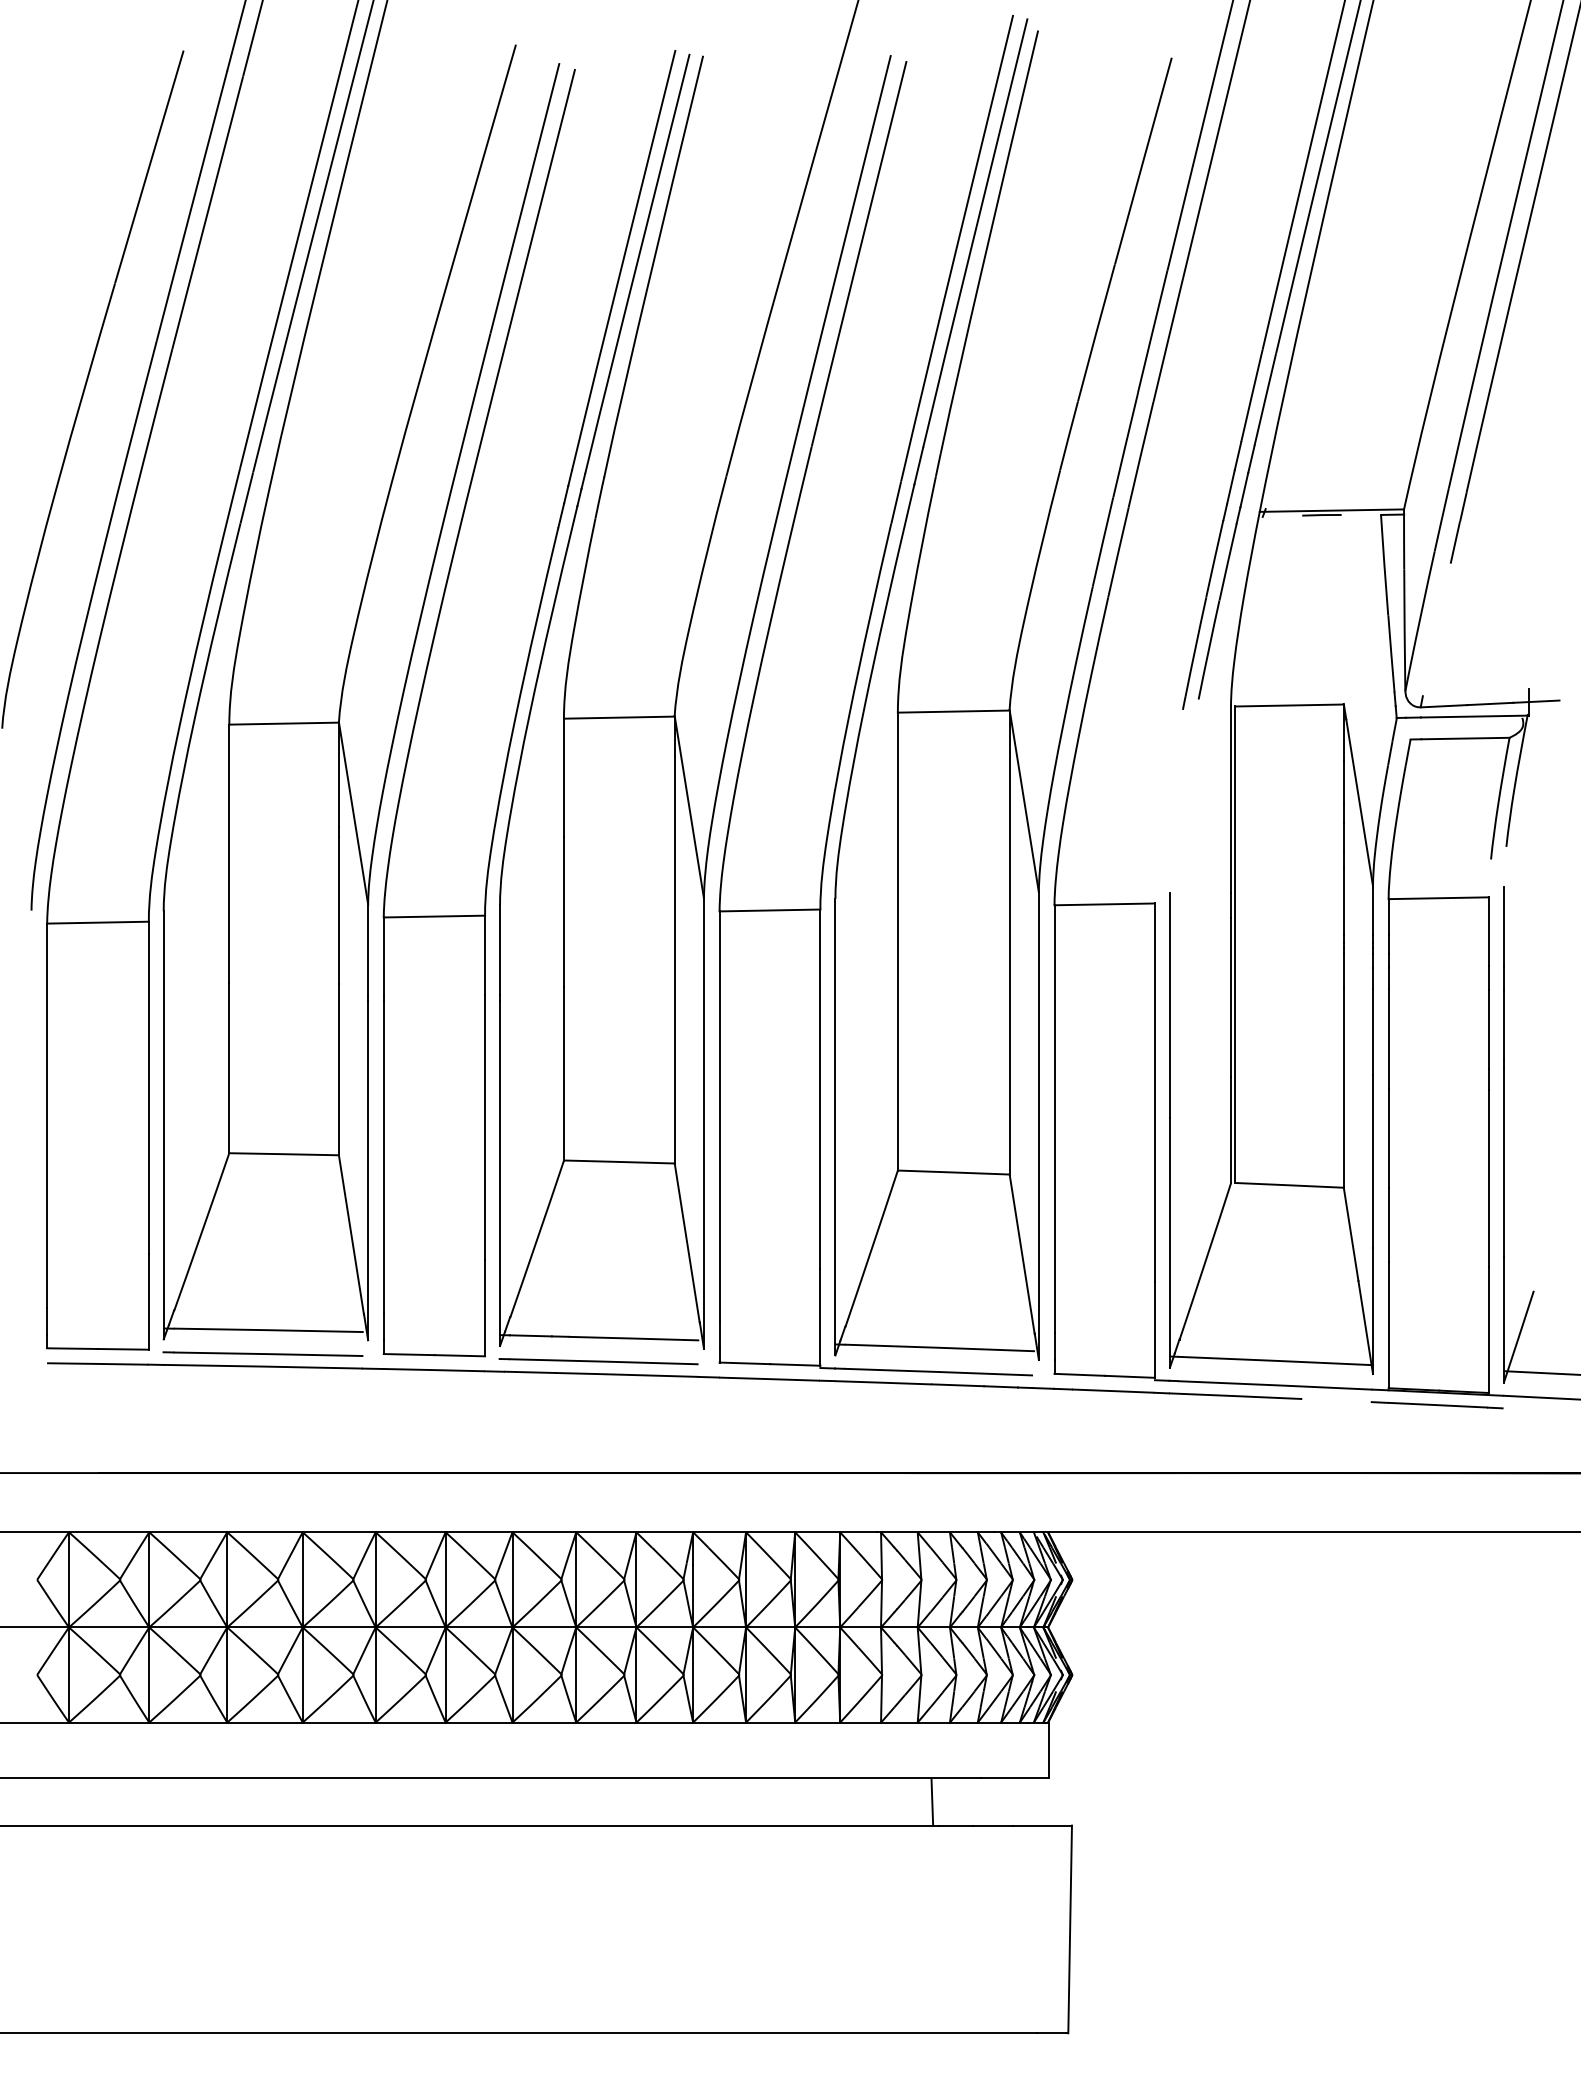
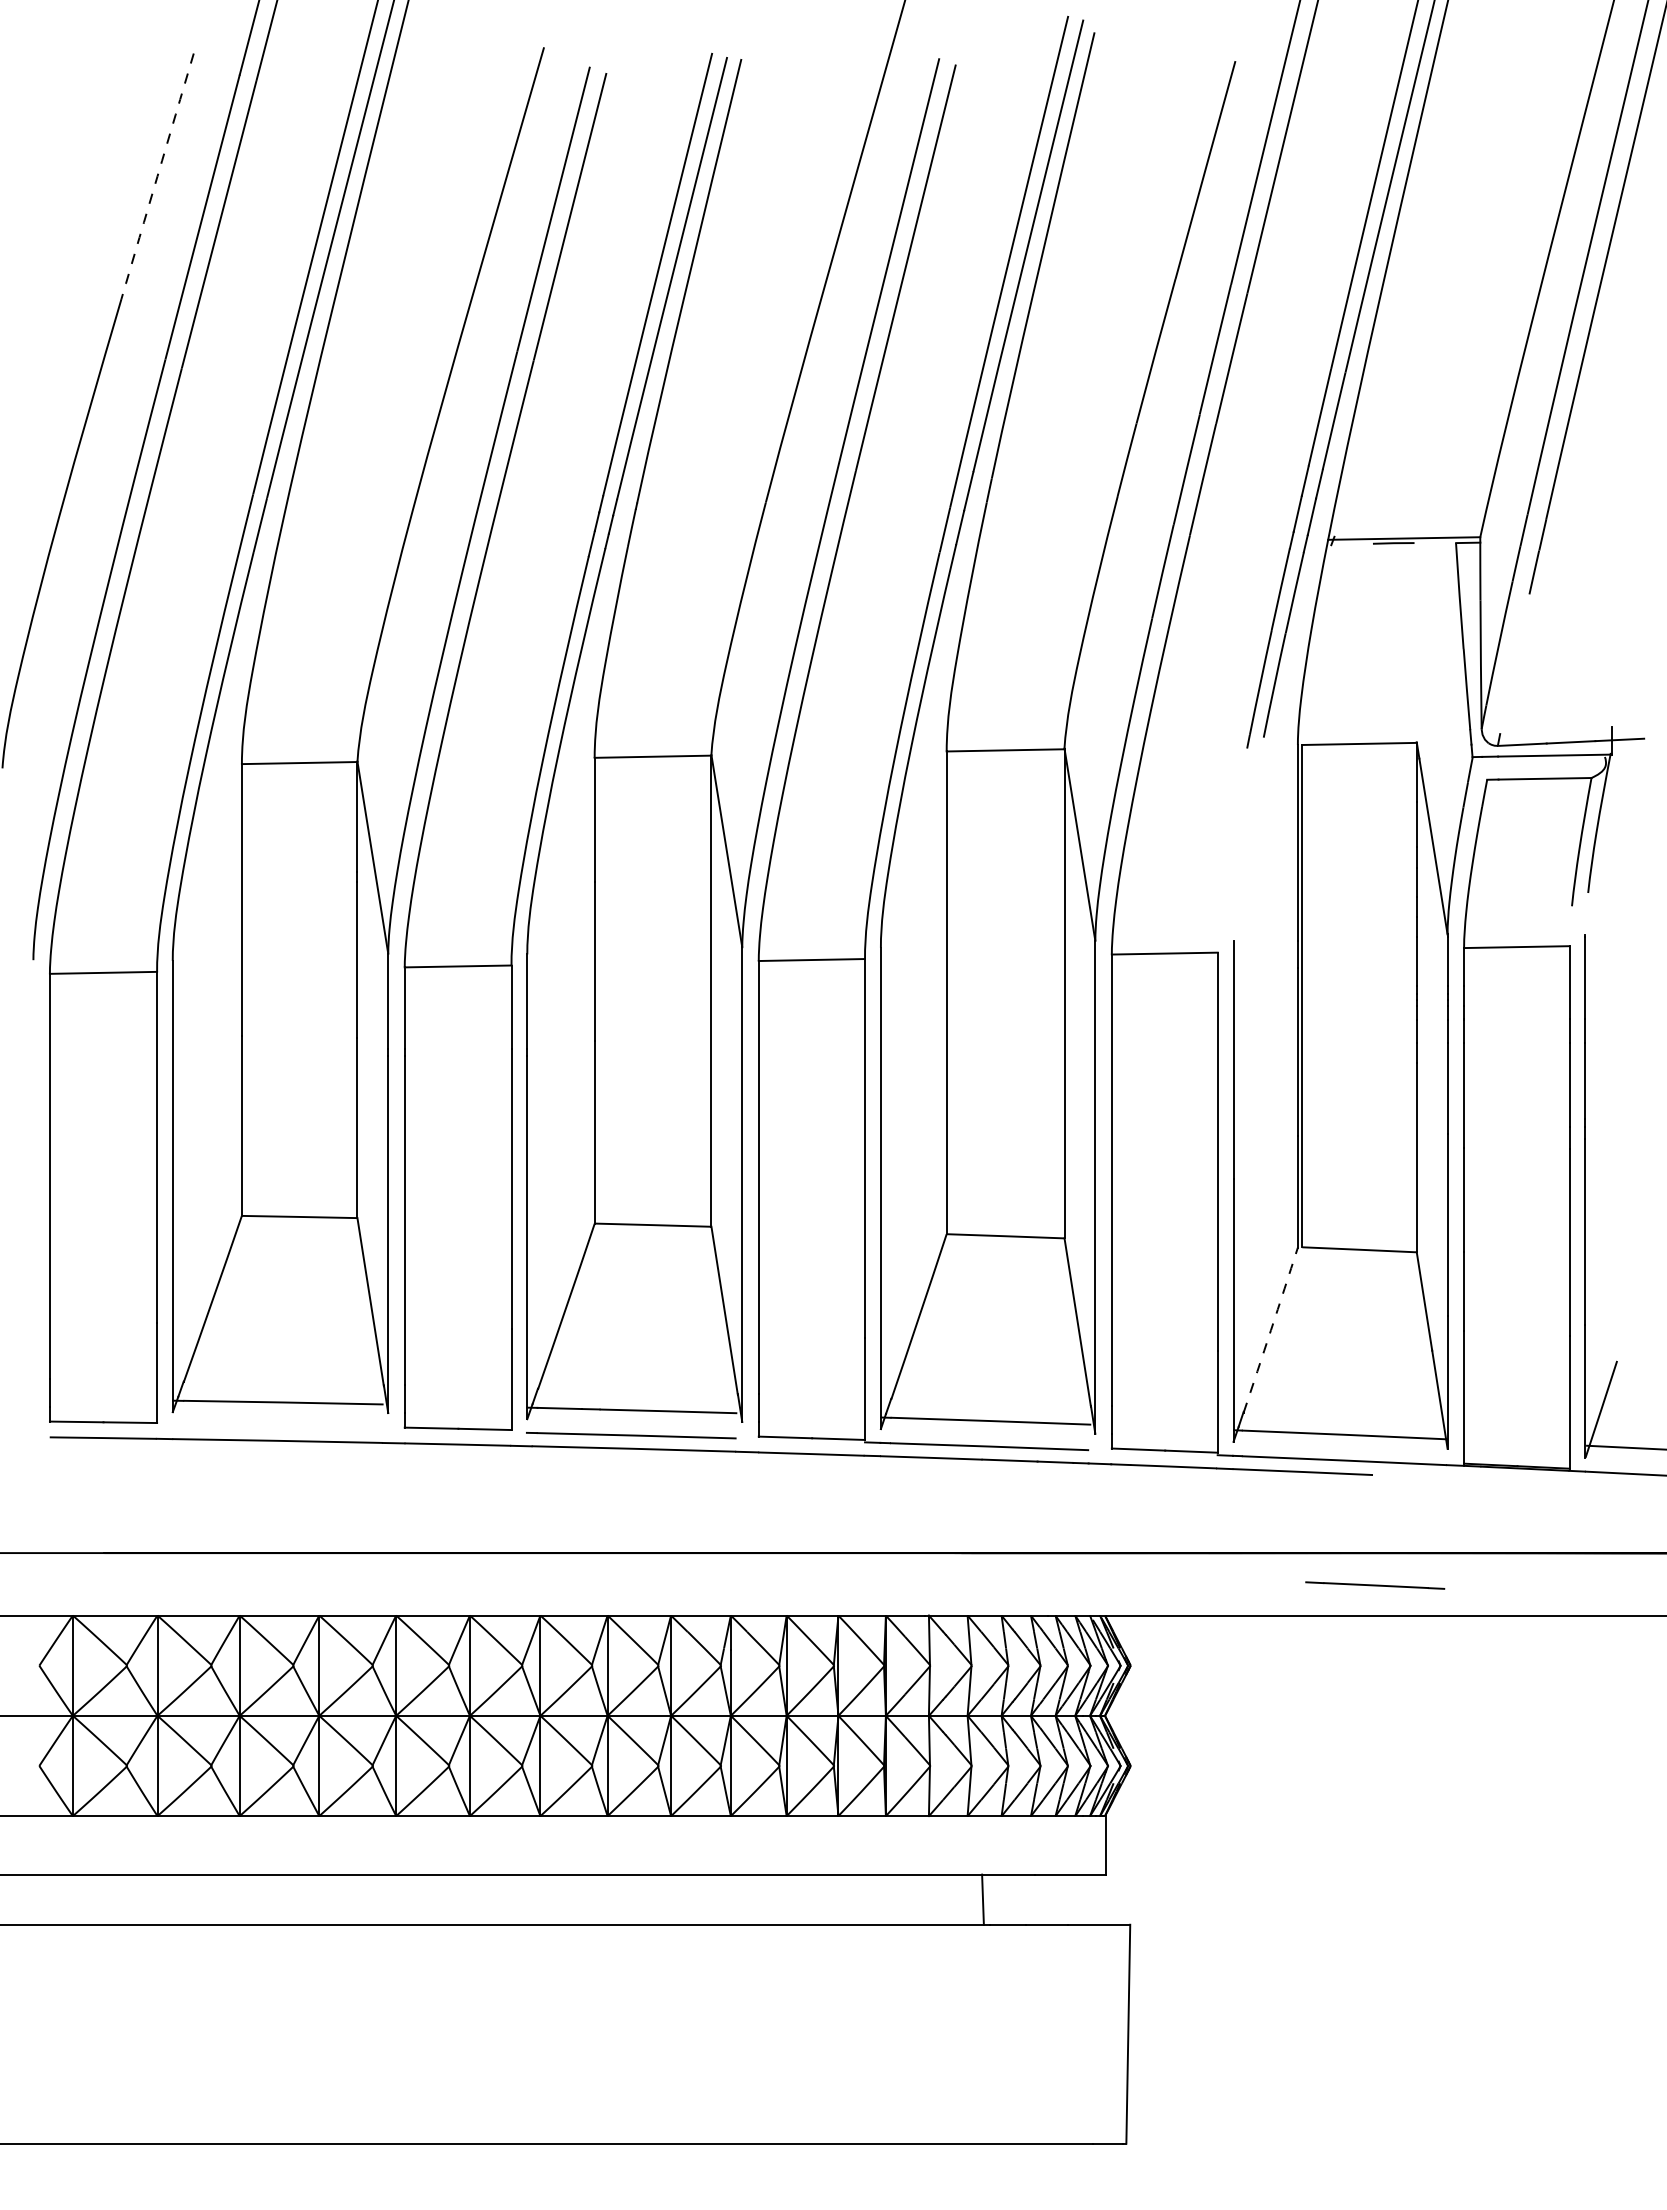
arc: (149, 167) -> (157, 176), solid -> dashed
arc: (1205, 1261) -> (1270, 1330), solid -> dashed
line: (263, 1353) -> (277, 1427), removed
line: (1437, 1405) -> (1375, 1585), moved

